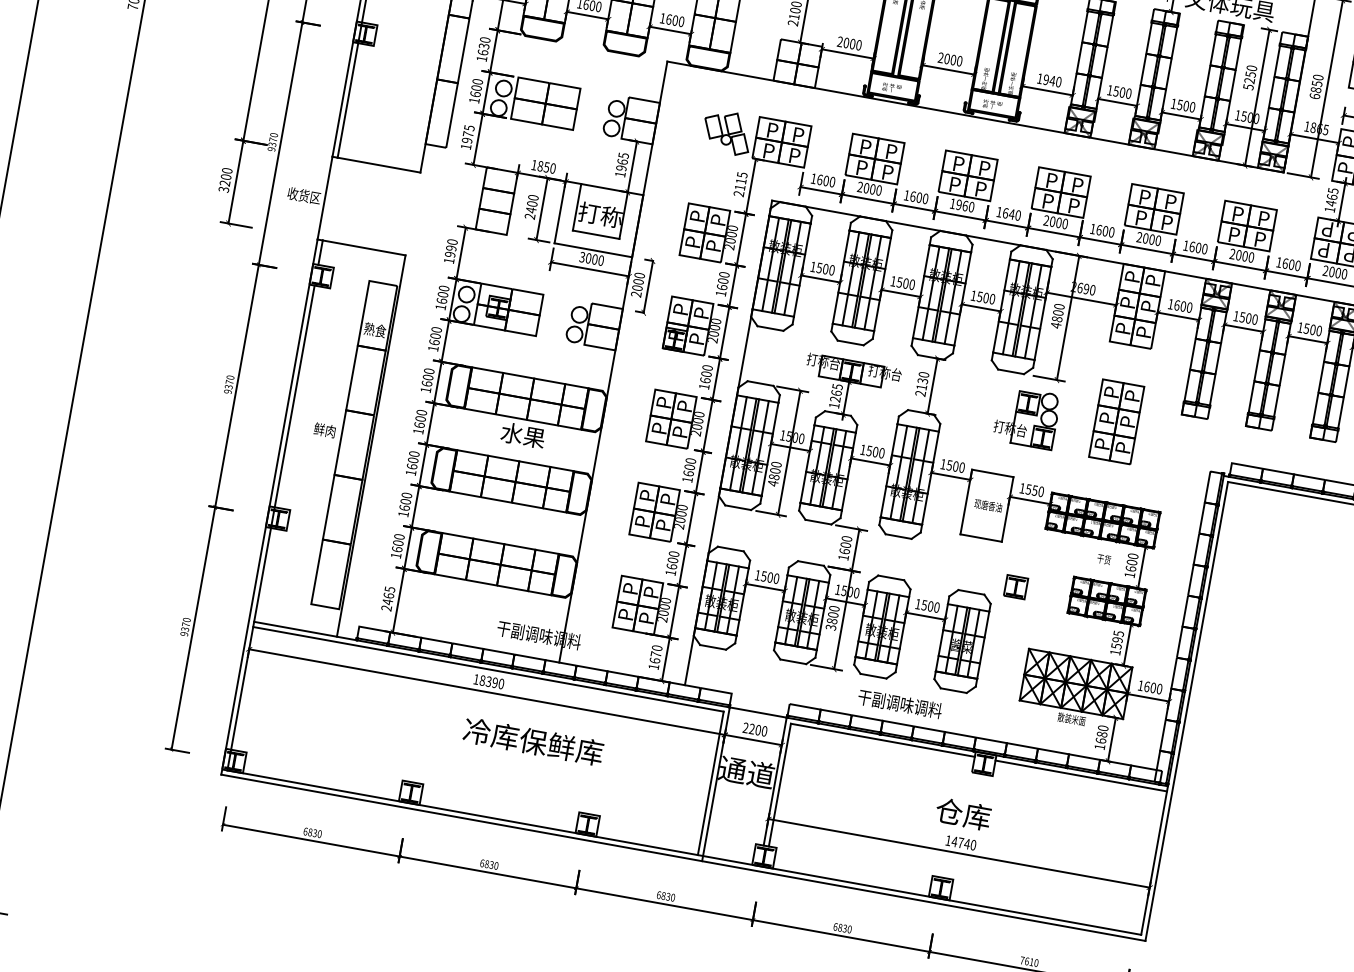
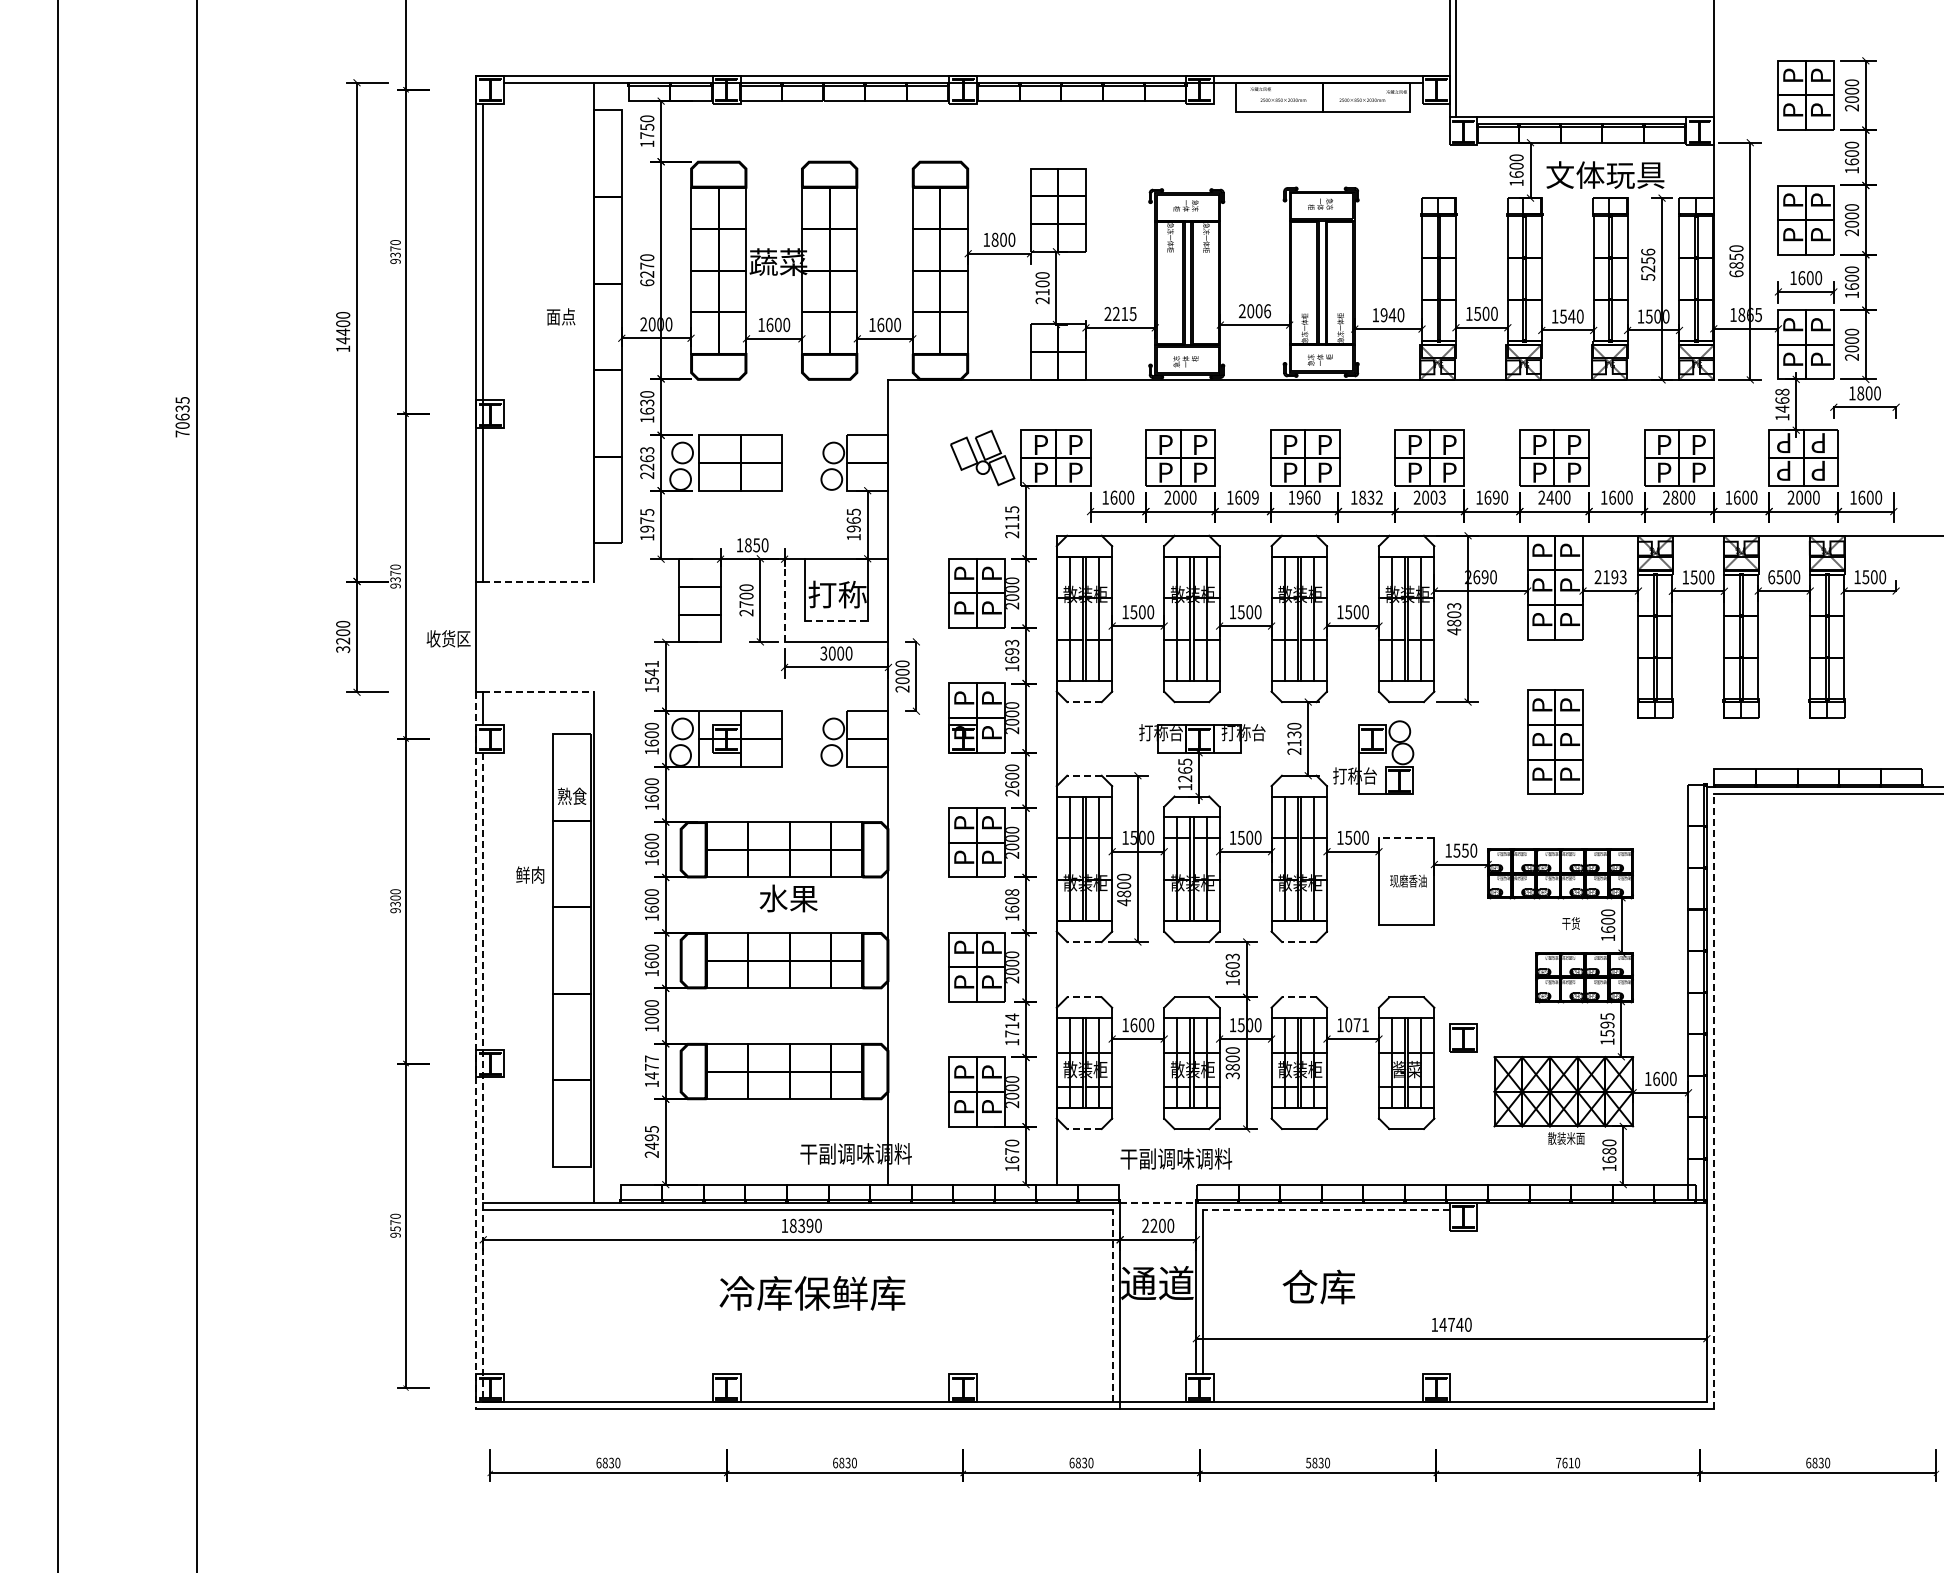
text: (852, 44) -> (1124, 314), 2000 -> 2215
text: (959, 61) -> (1267, 311), 2000 -> 2006
text: (1251, 67) -> (1647, 251), 5250 -> 5256
text: (476, 91) -> (647, 463), 1600 -> 2263
text: (1185, 106) -> (1571, 316), 1500 -> 1540
line: (379, 165) -> (539, 581), solid -> dashed
text: (1333, 190) -> (1782, 391), 1465 -> 1468
text: (925, 198) -> (1255, 497), 1600 -> 1609
text: (531, 210) -> (746, 604), 2400 -> 2700
line: (560, 212) -> (784, 600), solid -> dashed
text: (1011, 214) -> (1370, 497), 1640 -> 1832
text: (1065, 223) -> (1442, 497), 2000 -> 2003
text: (1104, 230) -> (1495, 497), 1600 -> 1690
line: (596, 235) -> (837, 621), solid -> dashed
text: (1145, 238) -> (1549, 497), 2000 -> 2400
line: (364, 248) -> (539, 692), solid -> dashed
text: (451, 248) -> (651, 672), 1990 -> 1541
text: (1238, 255) -> (1674, 497), 2000 -> 2800
text: (724, 278) -> (1012, 647), 1600 -> 1693
text: (1059, 306) -> (1454, 606), 4800 -> 4803
text: (1180, 306) -> (1610, 577), 1600 -> 2193
text: (1300, 327) -> (1771, 577), 1500 -> 6500
line: (769, 328) -> (1083, 702), solid -> dashed
text: (229, 381) -> (395, 897), 9370 -> 9300
line: (759, 383) -> (1083, 775), solid -> dashed
text: (703, 386) -> (1011, 792), 1600 -> 2600
part: (1026, 417) -> (1373, 757), moved
text: (325, 429) -> (530, 874), moved
text: (690, 460) -> (1011, 892), 1600 -> 1608
line: (992, 473) -> (1406, 838), solid -> dashed
line: (269, 507) -> (476, 1051), solid -> dashed
text: (404, 507) -> (651, 1019), 1600 -> 1000
line: (737, 507) -> (1083, 942), solid -> dashed
line: (271, 528) -> (483, 1077), solid -> dashed
line: (897, 536) -> (1298, 942), solid -> dashed
text: (846, 538) -> (1232, 956), 1600 -> 1603
text: (398, 543) -> (651, 1067), 1600 -> 1477
line: (730, 549) -> (1083, 997), solid -> dashed
text: (673, 560) -> (1012, 1025), 1600 -> 1714
text: (763, 576) -> (1133, 1025), 1500 -> 1600
line: (890, 577) -> (1298, 997), solid -> dashed
part: (1016, 586) -> (1463, 1037), moved
text: (388, 595) -> (651, 1137), 2465 -> 2495
text: (930, 606) -> (1356, 1025), 1500 -> 1071
text: (185, 629) -> (395, 1228), 9370 -> 9570
line: (712, 646) -> (1083, 1128), solid -> dashed
text: (900, 703) -> (1176, 1158), moved
line: (1186, 711) -> (1713, 1101), solid -> dashed
line: (758, 712) -> (1158, 1202), solid -> dashed
line: (882, 739) -> (1325, 1209), solid -> dashed
text: (533, 741) -> (812, 1293), moved
line: (1080, 775) -> (1591, 1209), removed
line: (711, 783) -> (1113, 1305), solid -> dashed
text: (963, 813) -> (1318, 1286), moved
text: (835, 926) -> (1308, 1462), 6830 -> 5830

